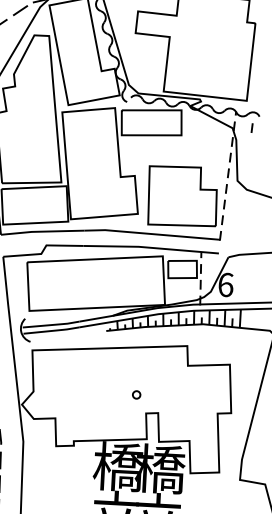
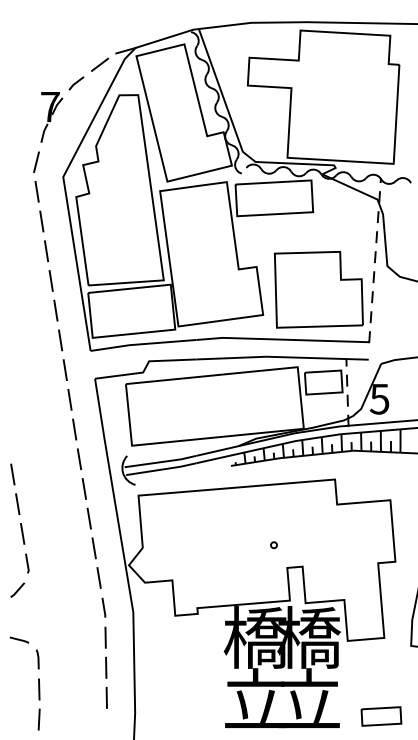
line: (252, 128) -> (402, 198), removed
text: (225, 284) -> (379, 398), 6 -> 5
circle: (136, 395) -> (273, 545), size x0.62

